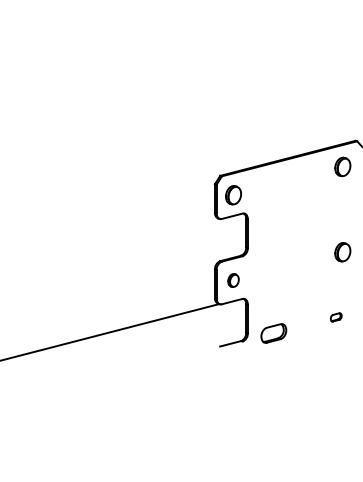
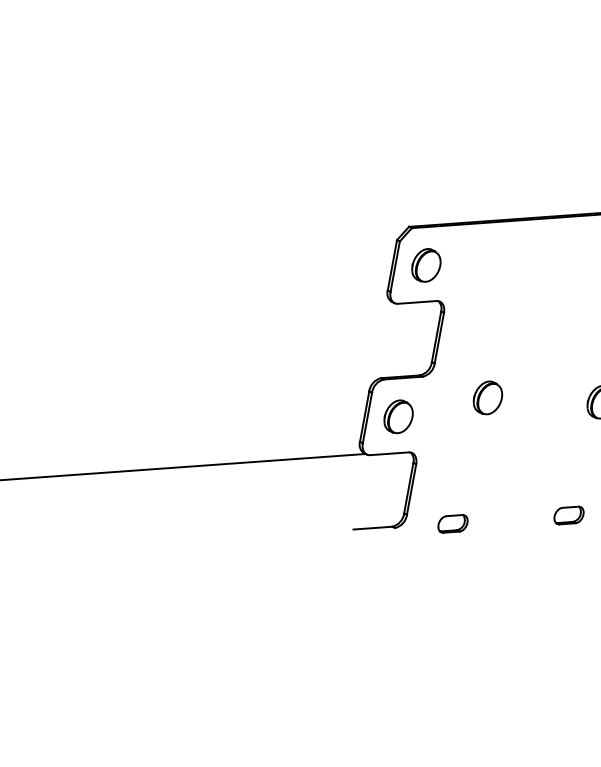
part: (279, 261) -> (486, 398), added
part: (233, 280) -> (398, 416), size x1.43
part: (335, 317) -> (567, 515), size x1.43
part: (273, 333) -> (452, 523), size x0.62

